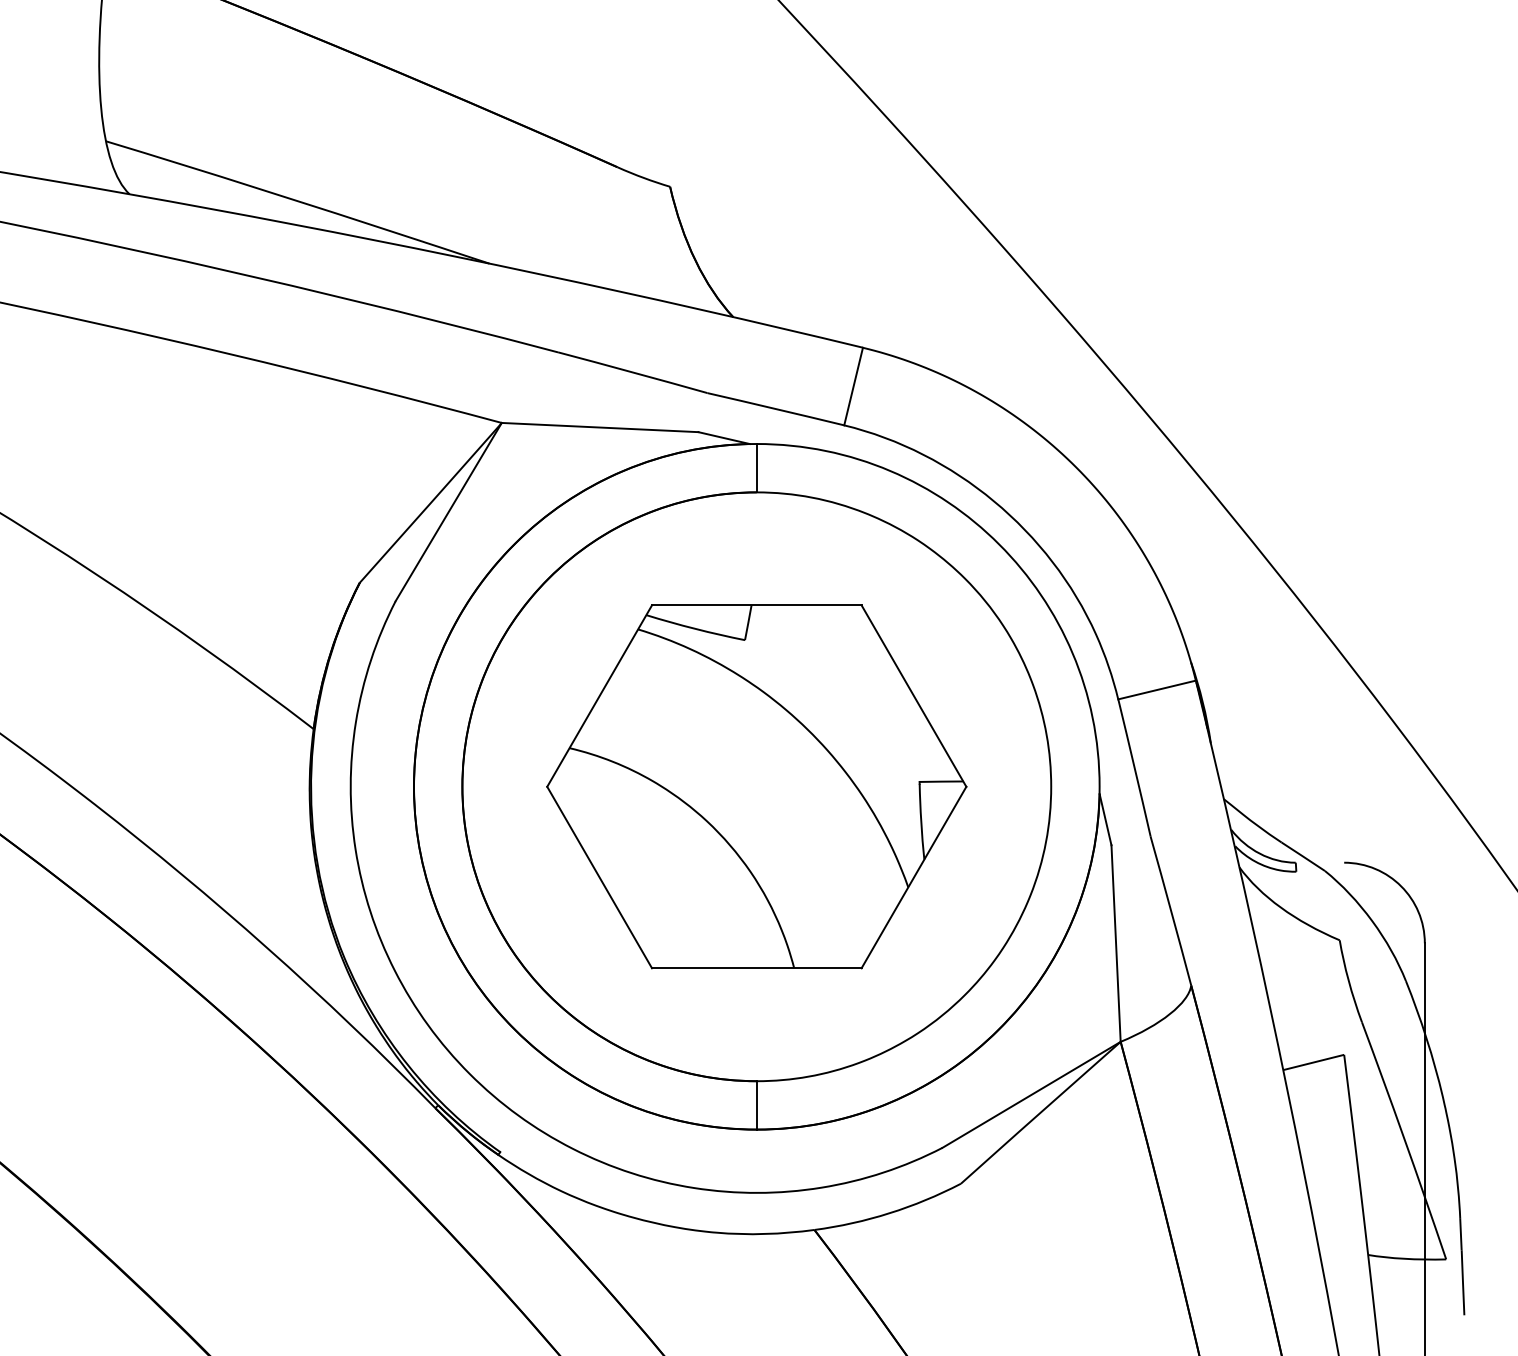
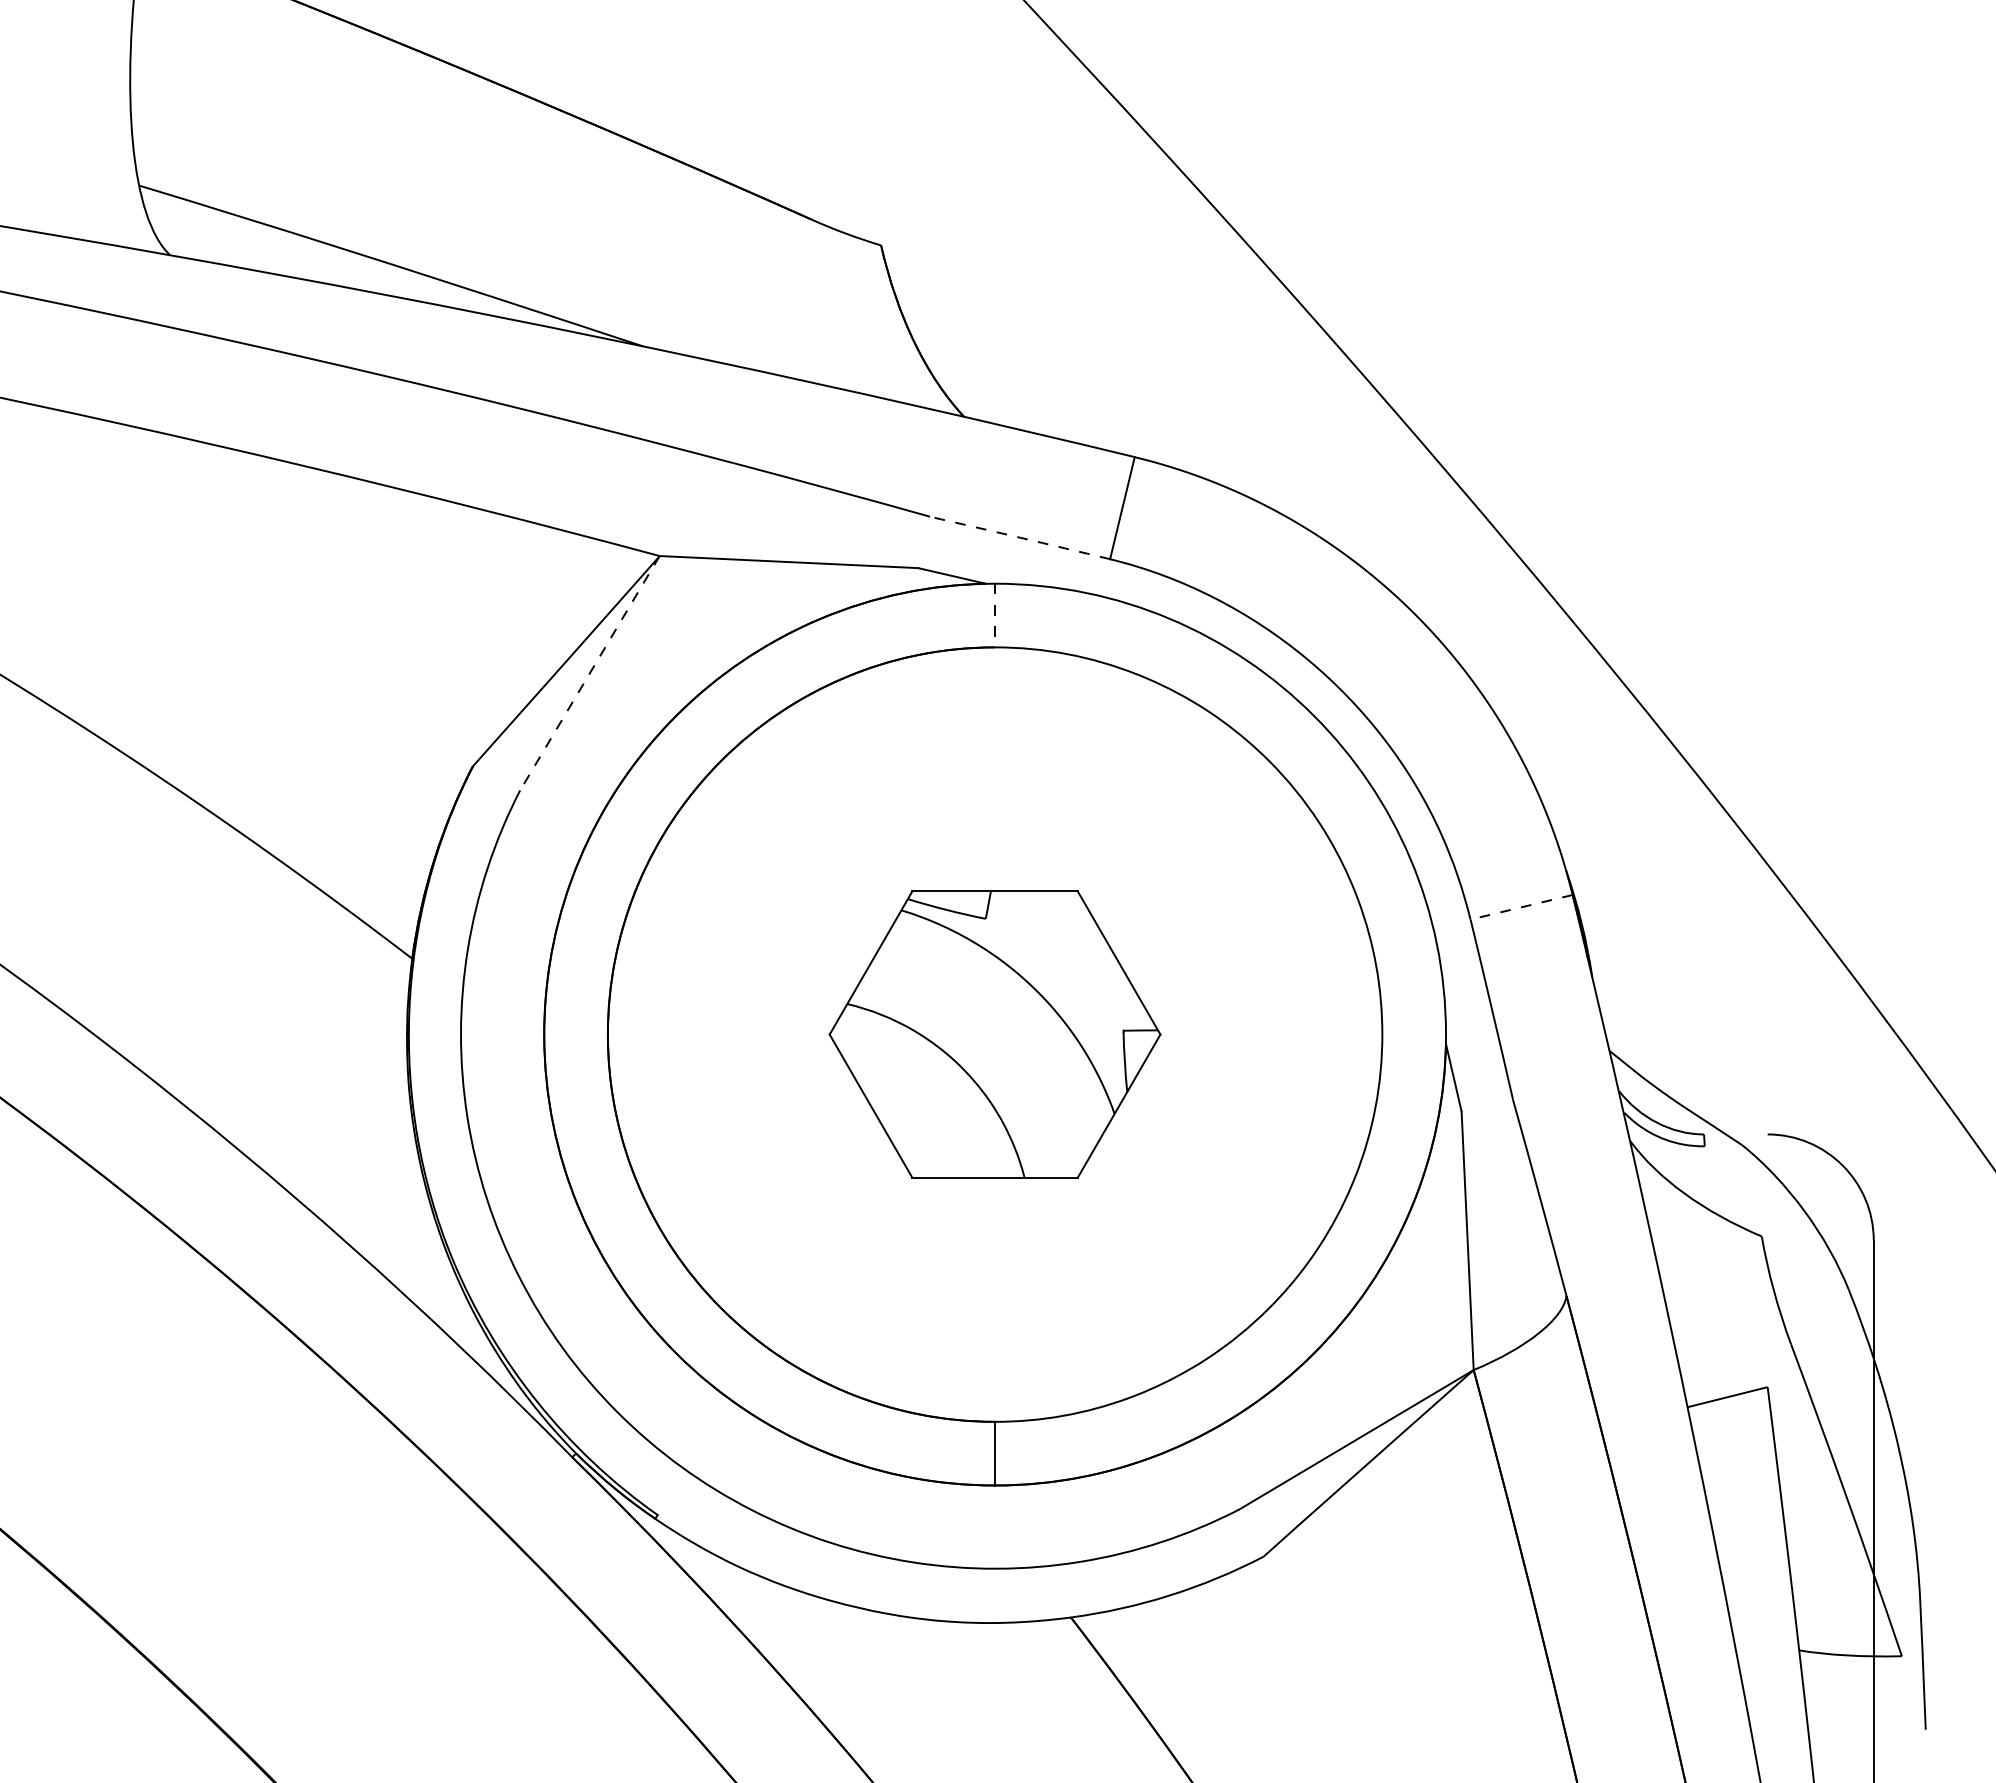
arc: (776, 408) -> (1020, 537), solid -> dashed
line: (757, 468) -> (995, 615), solid -> dashed
line: (448, 512) -> (589, 673), solid -> dashed
line: (1157, 690) -> (1521, 907), solid -> dashed
part: (756, 786) -> (994, 1034), size x0.6

